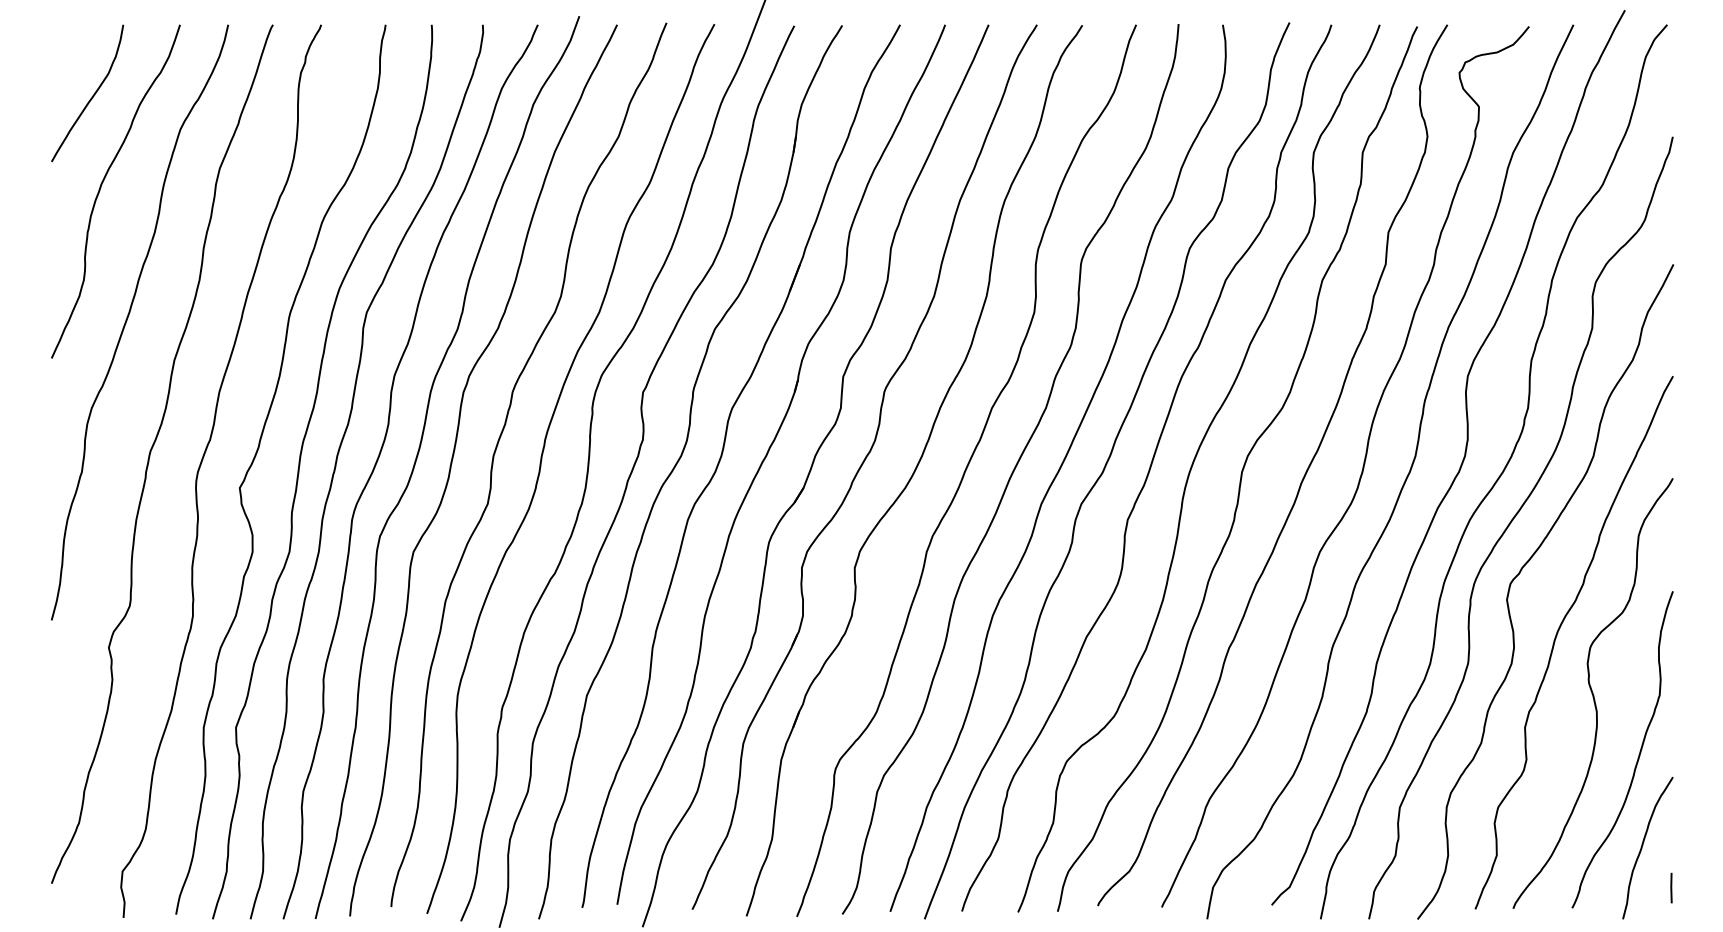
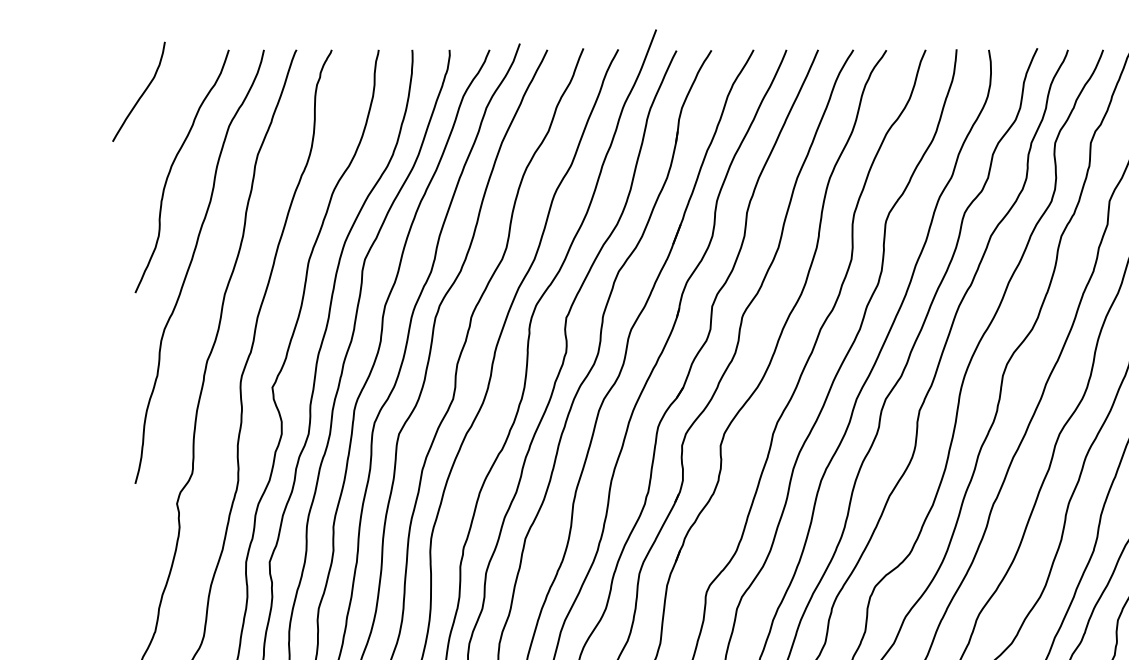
curve: (92, 95) -> (142, 93), moved

